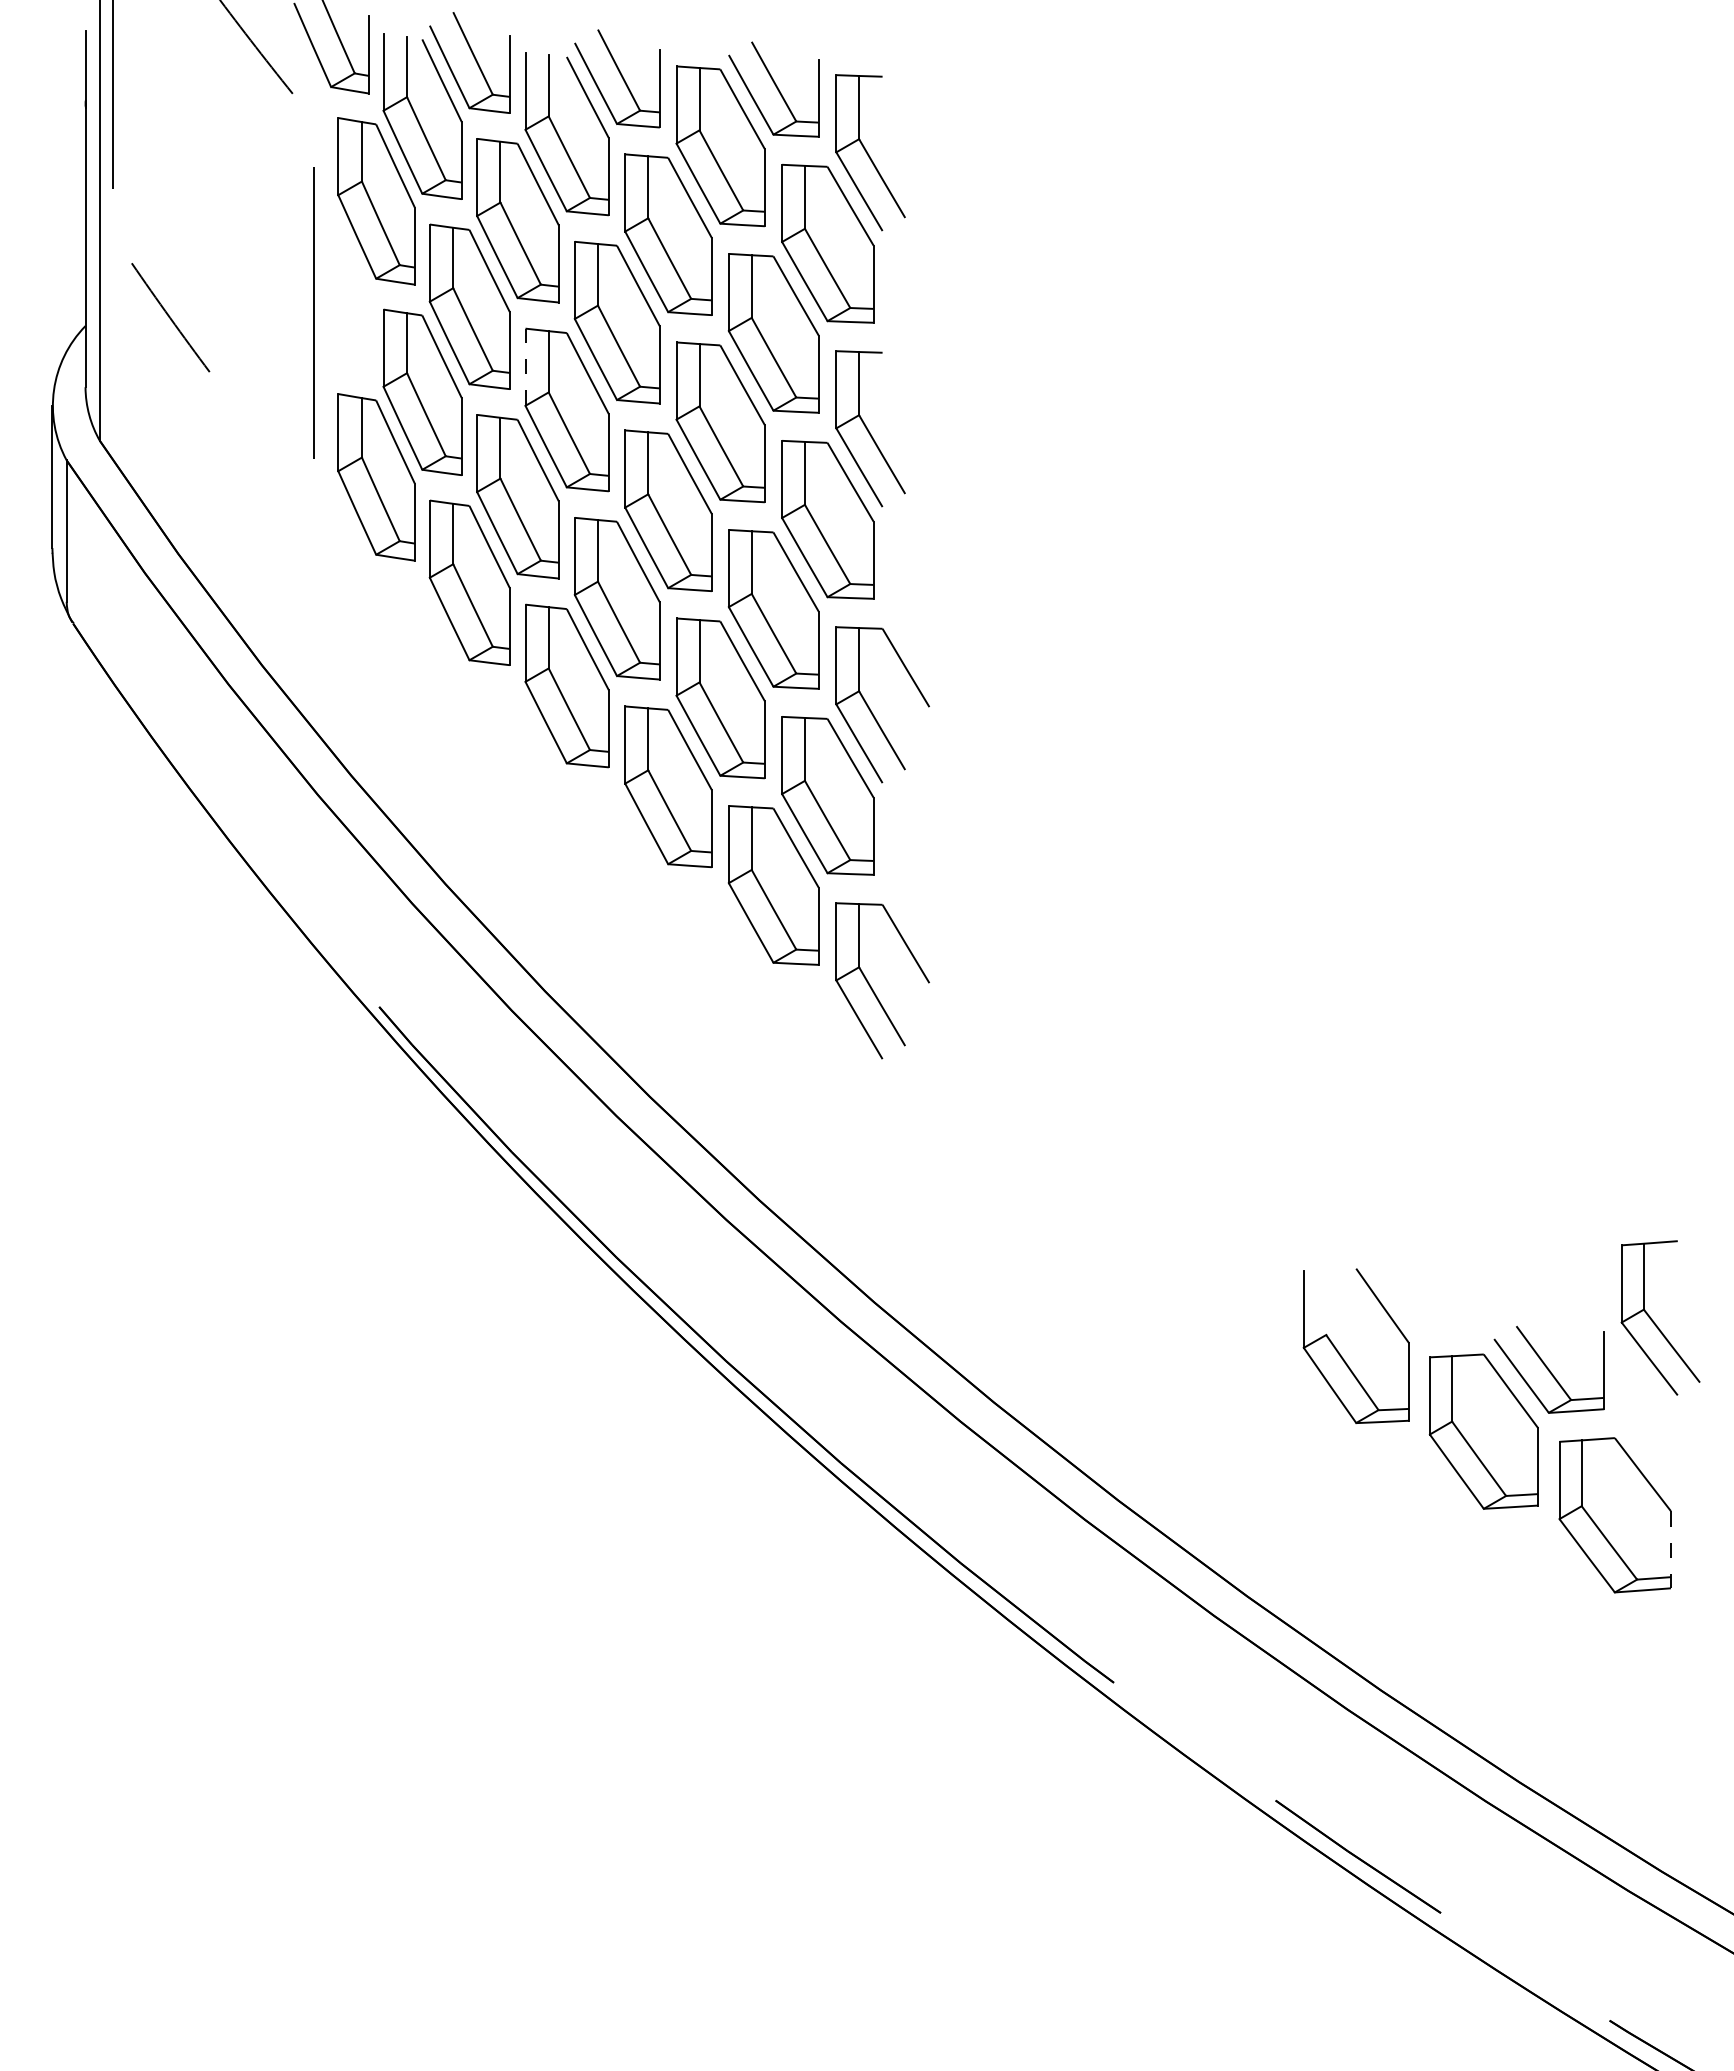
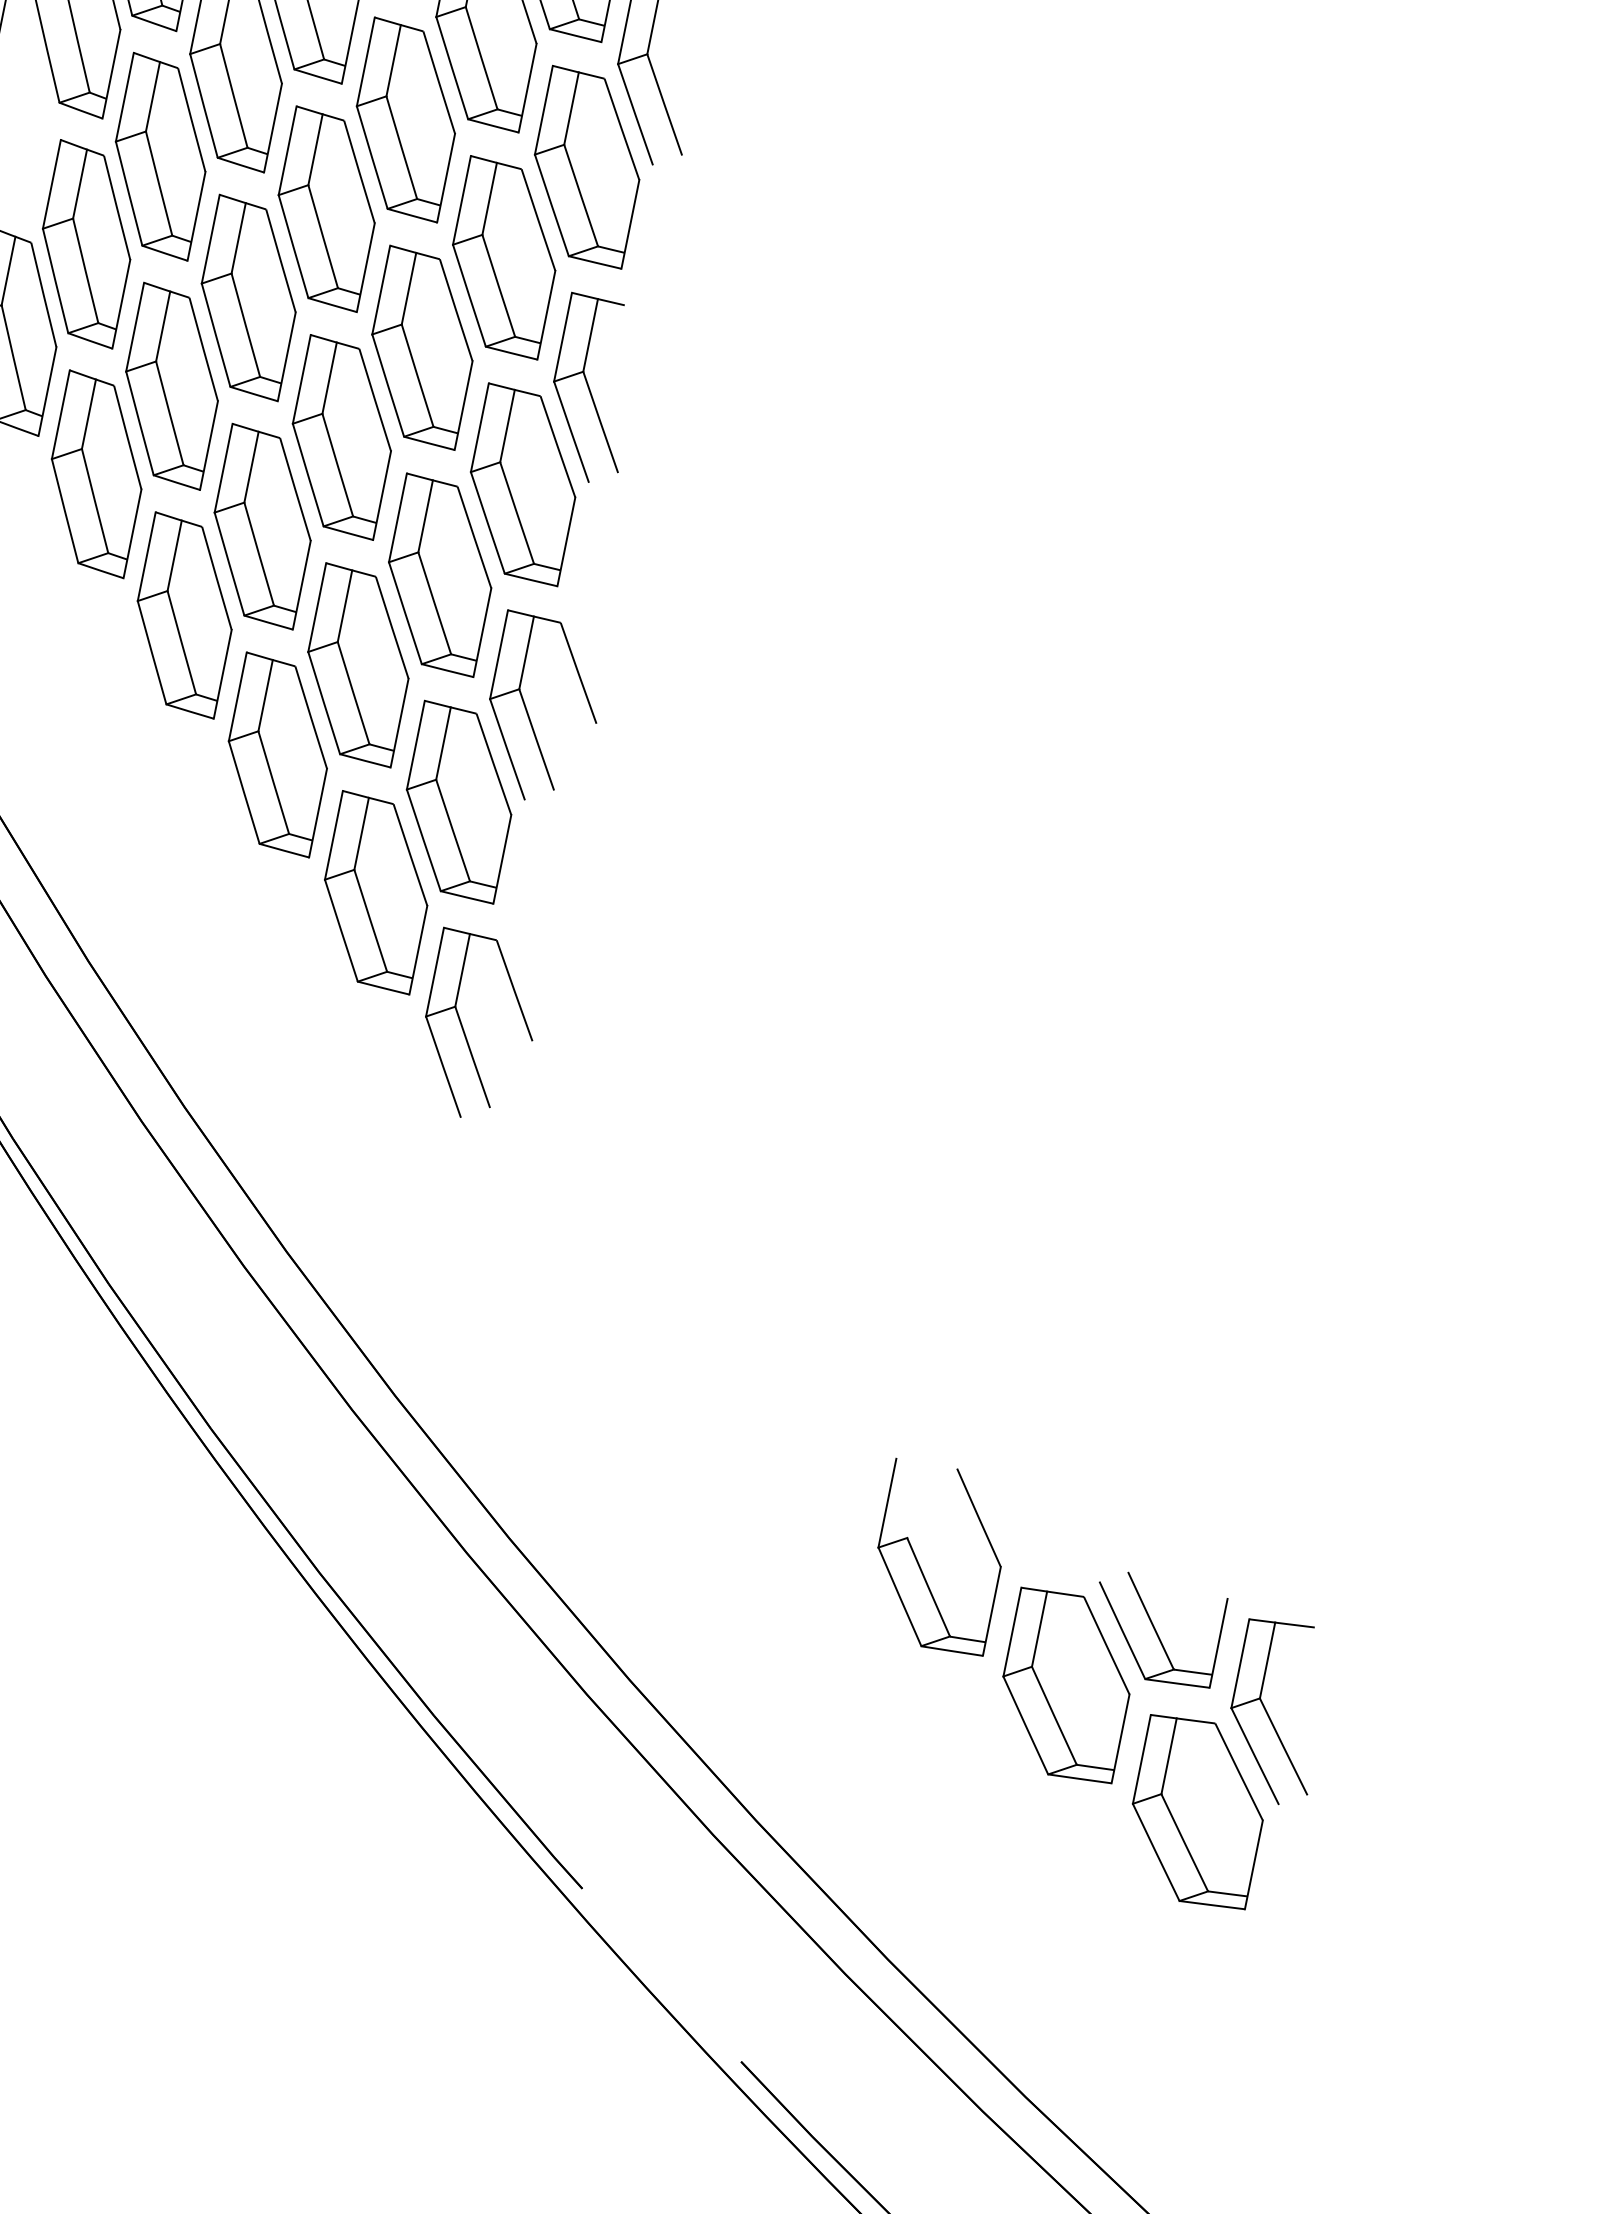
line: (525, 367) -> (210, 239), dashed -> solid
part: (1654, 1321) -> (1269, 1714), moved
line: (1670, 1549) -> (1253, 1864), dashed -> solid

